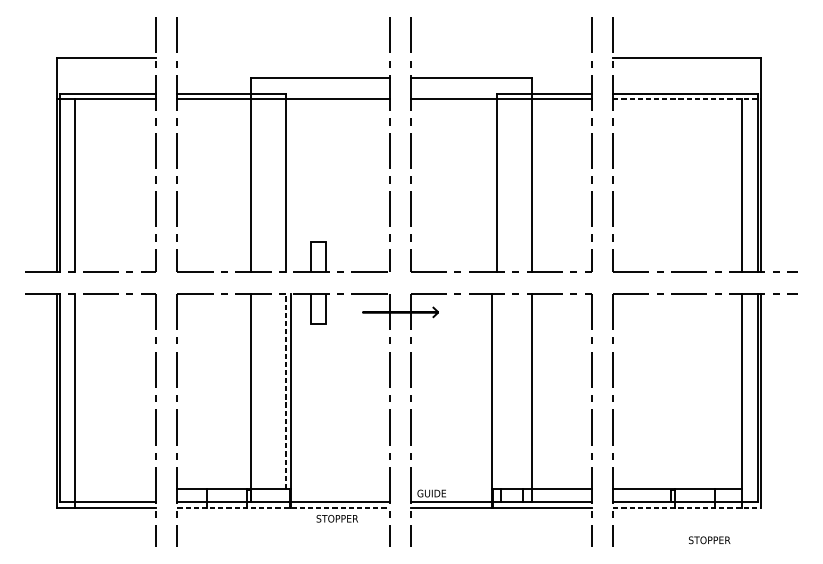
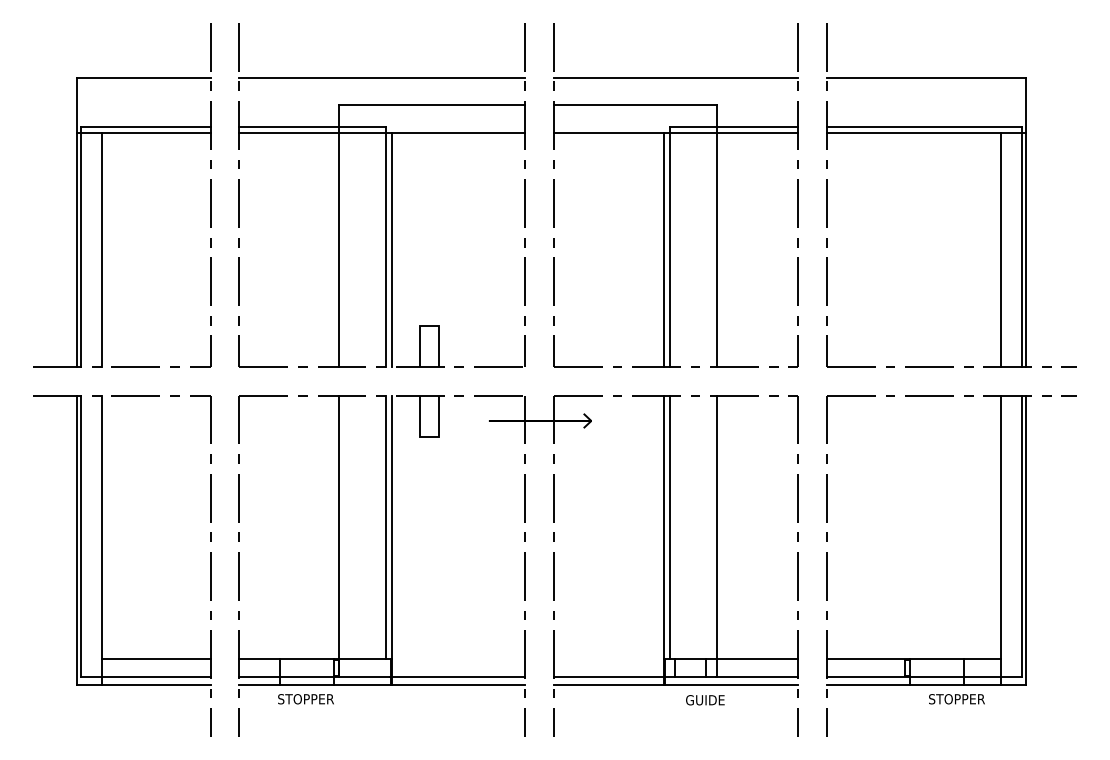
line: (283, 58) -> (382, 78), added
line: (500, 58) -> (675, 78), added
line: (687, 99) -> (926, 133), dashed -> solid
line: (290, 185) -> (392, 249), added
line: (491, 185) -> (663, 249), added
line: (286, 391) -> (386, 527), dashed -> solid
line: (496, 391) -> (669, 527), added
line: (115, 489) -> (155, 659), added
text: (431, 493) -> (705, 700), moved
line: (283, 507) -> (382, 684), dashed -> solid
line: (687, 507) -> (926, 684), dashed -> solid
text: (336, 518) -> (305, 699), moved
text: (709, 540) -> (956, 699), moved

